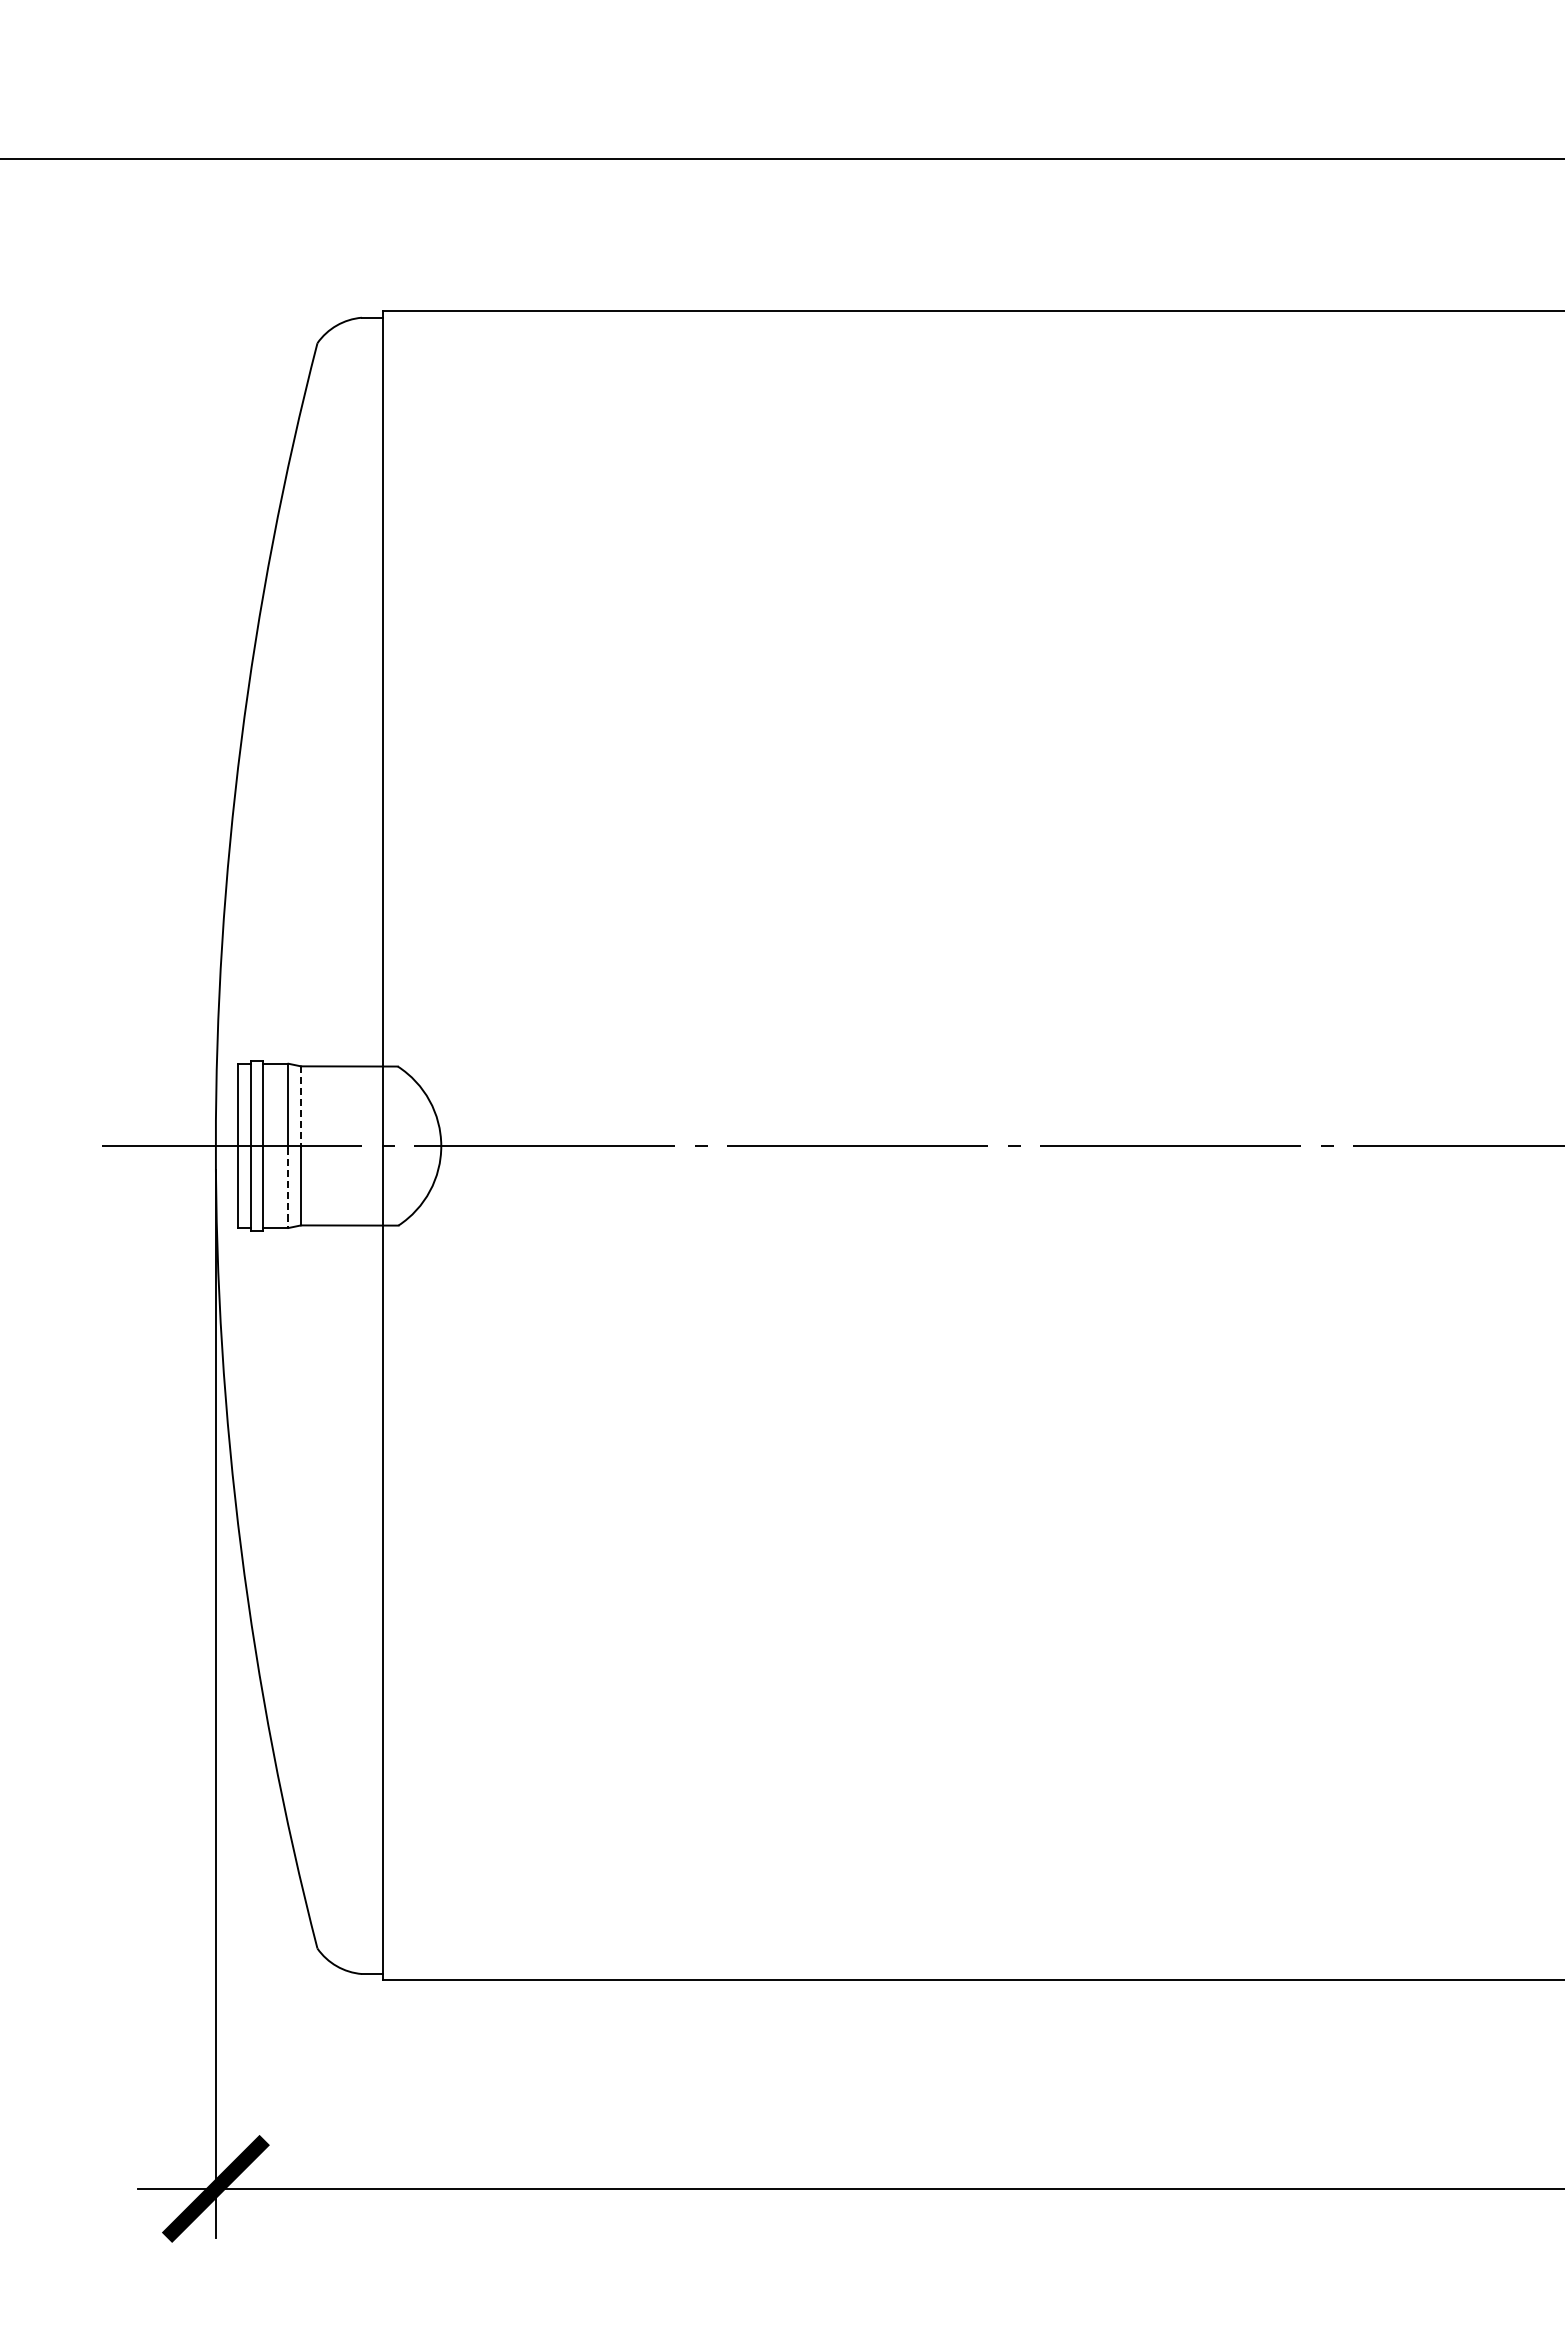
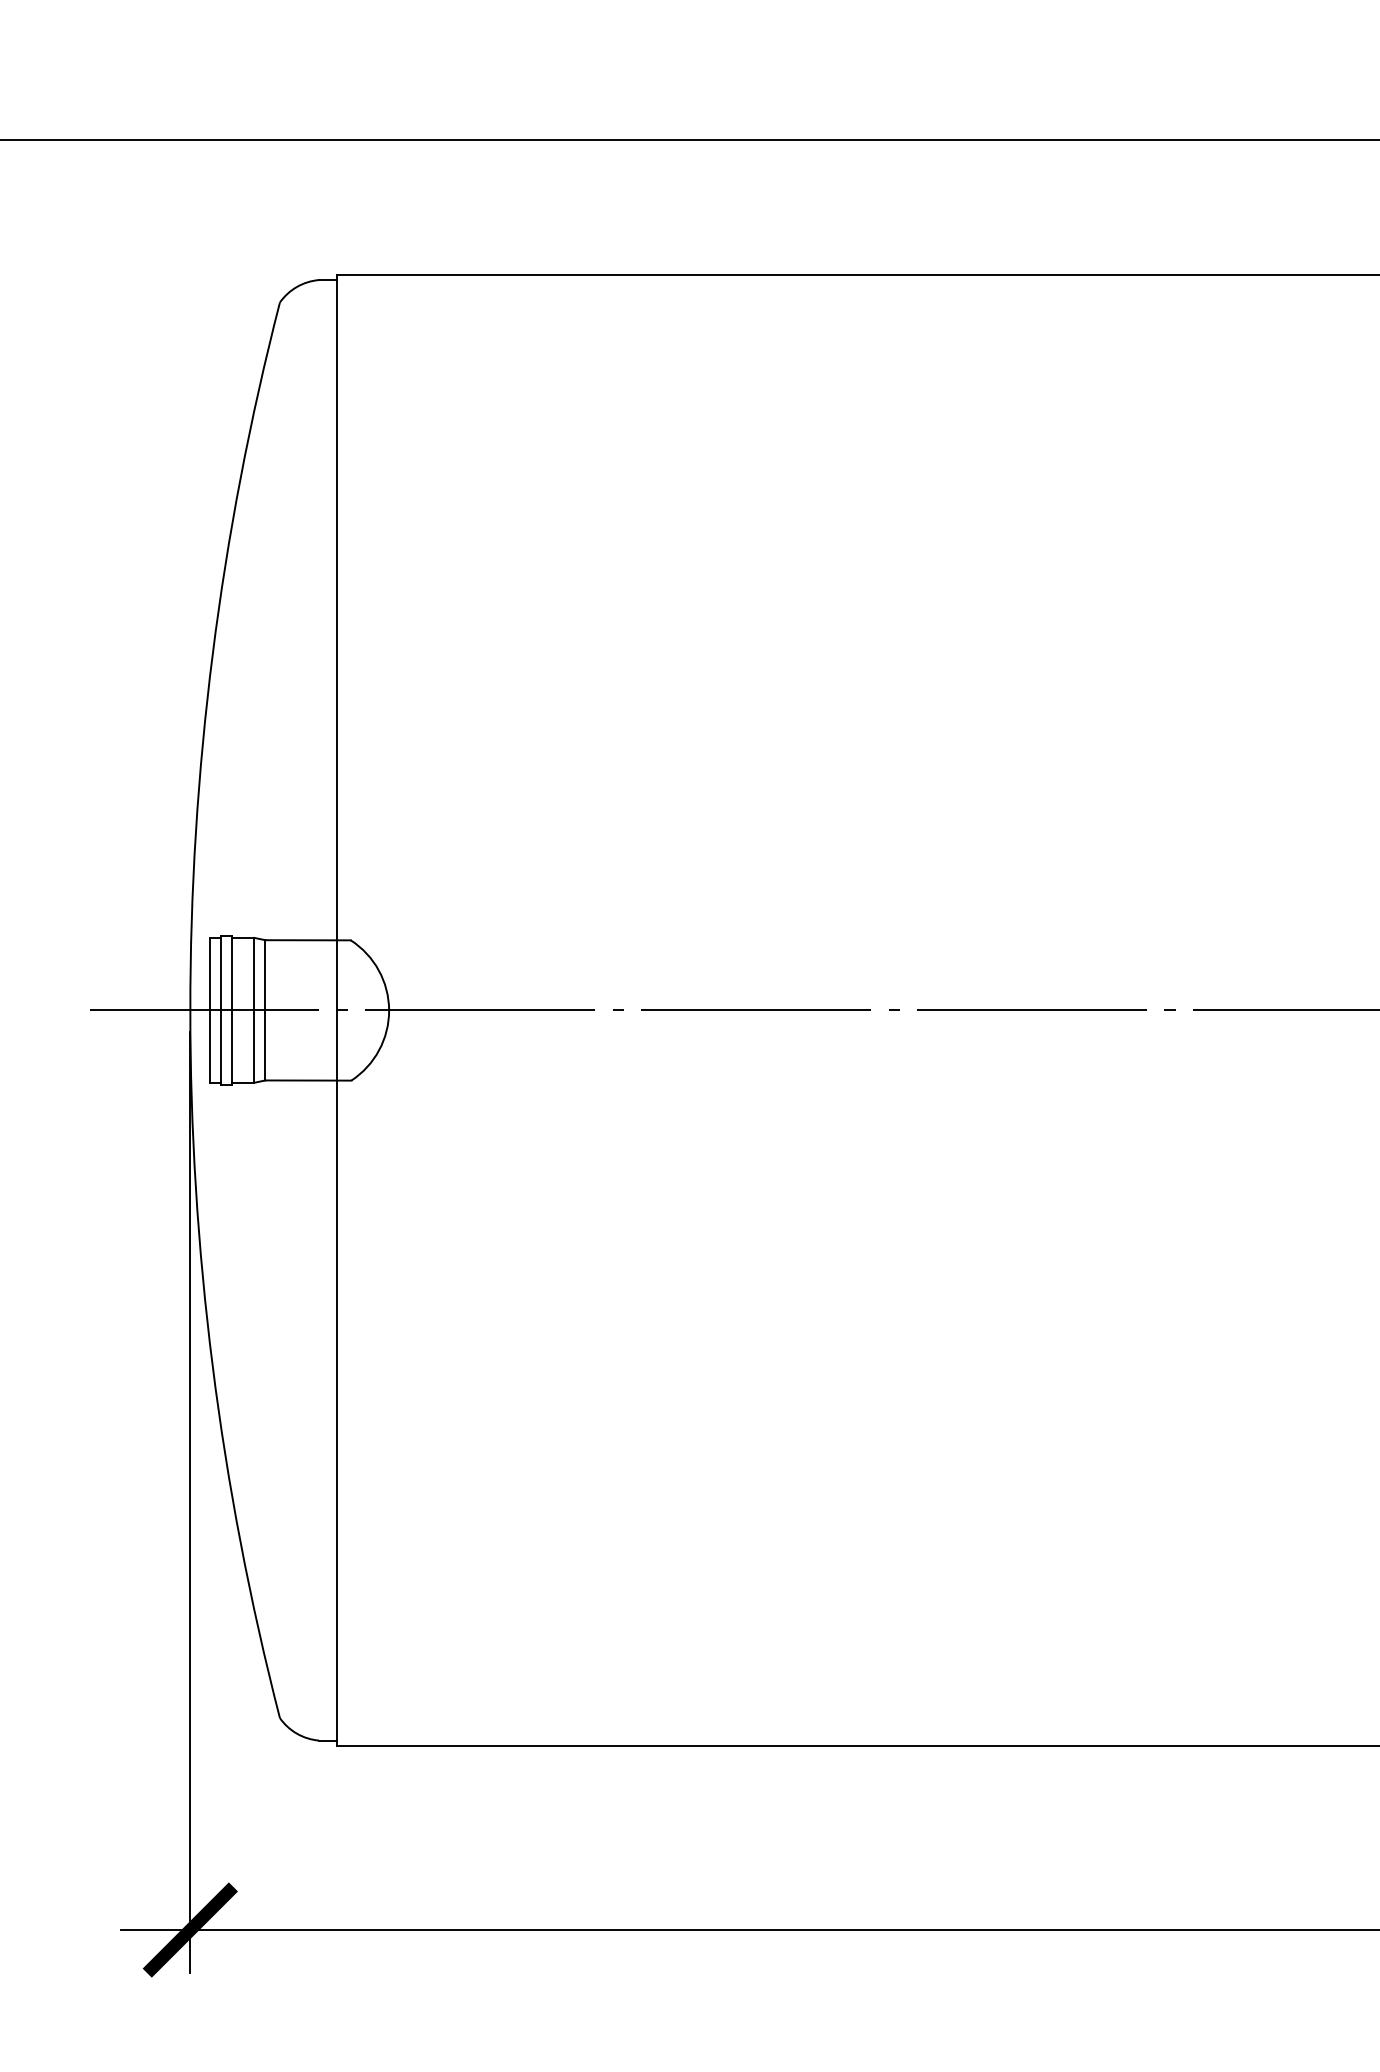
line: (301, 1107) -> (265, 976), dashed -> solid
line: (288, 1188) -> (254, 1047), dashed -> solid

